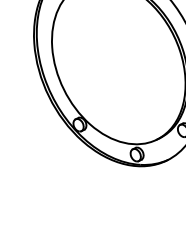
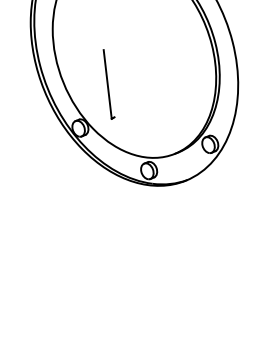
part: (99, 88) -> (108, 84), added

